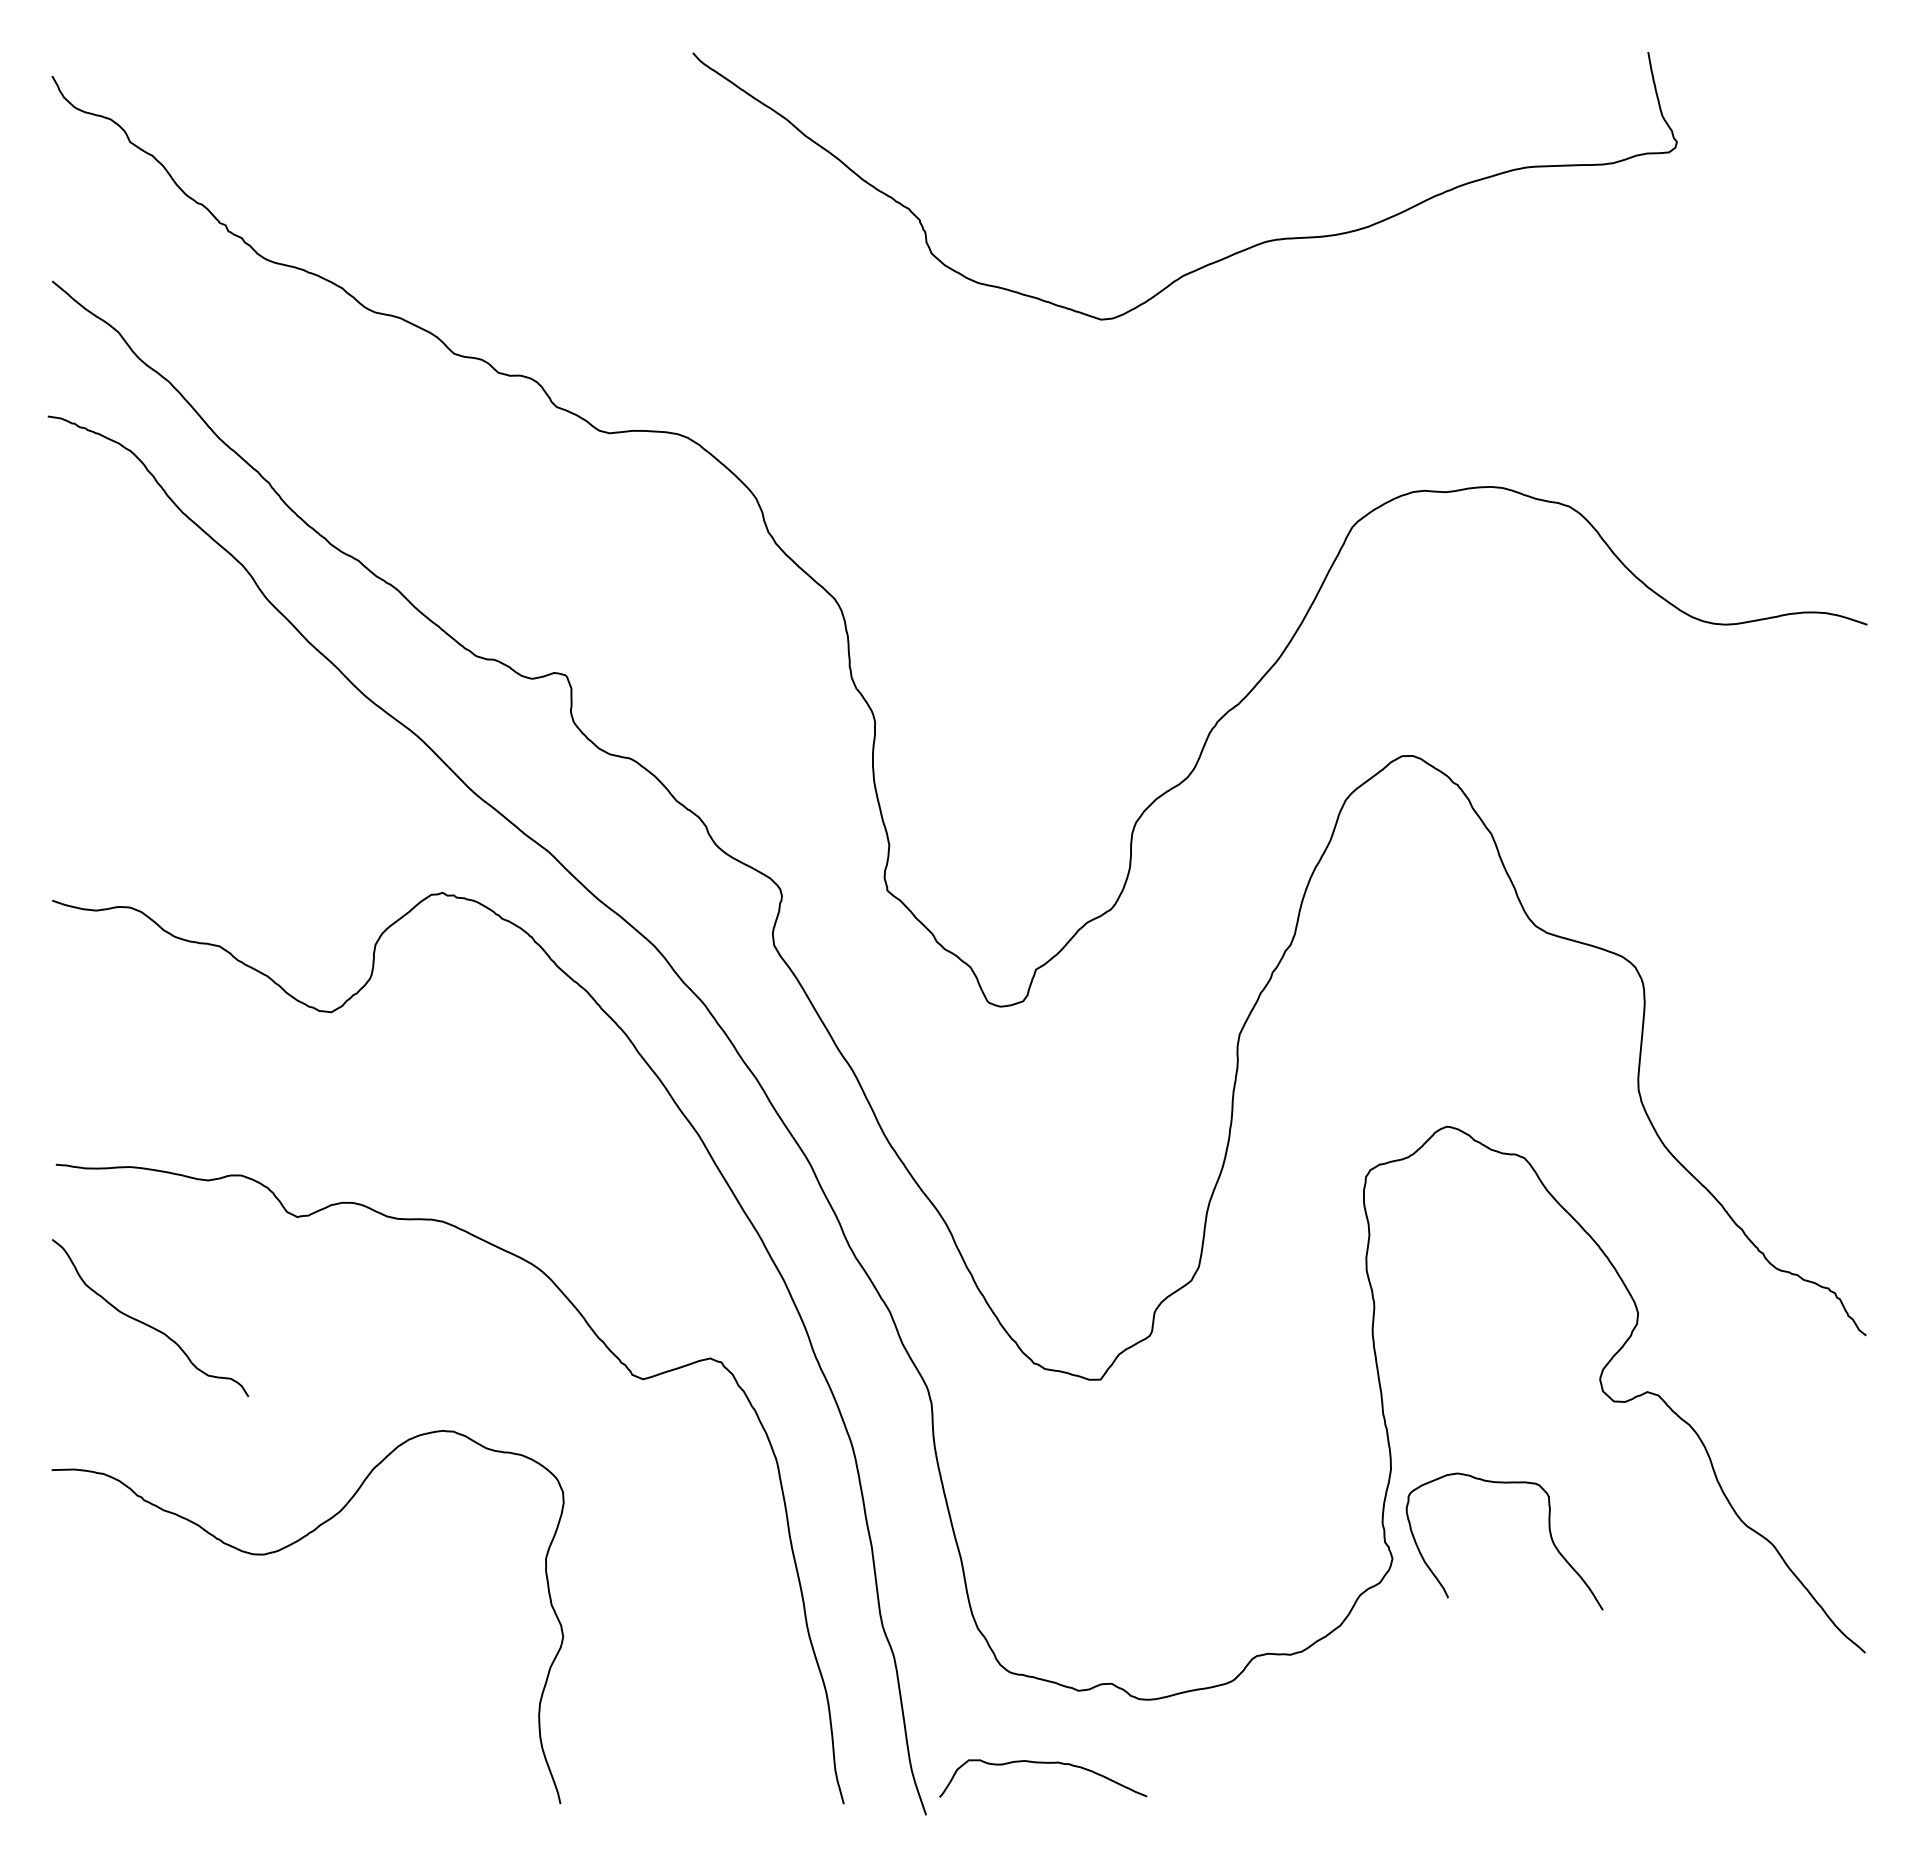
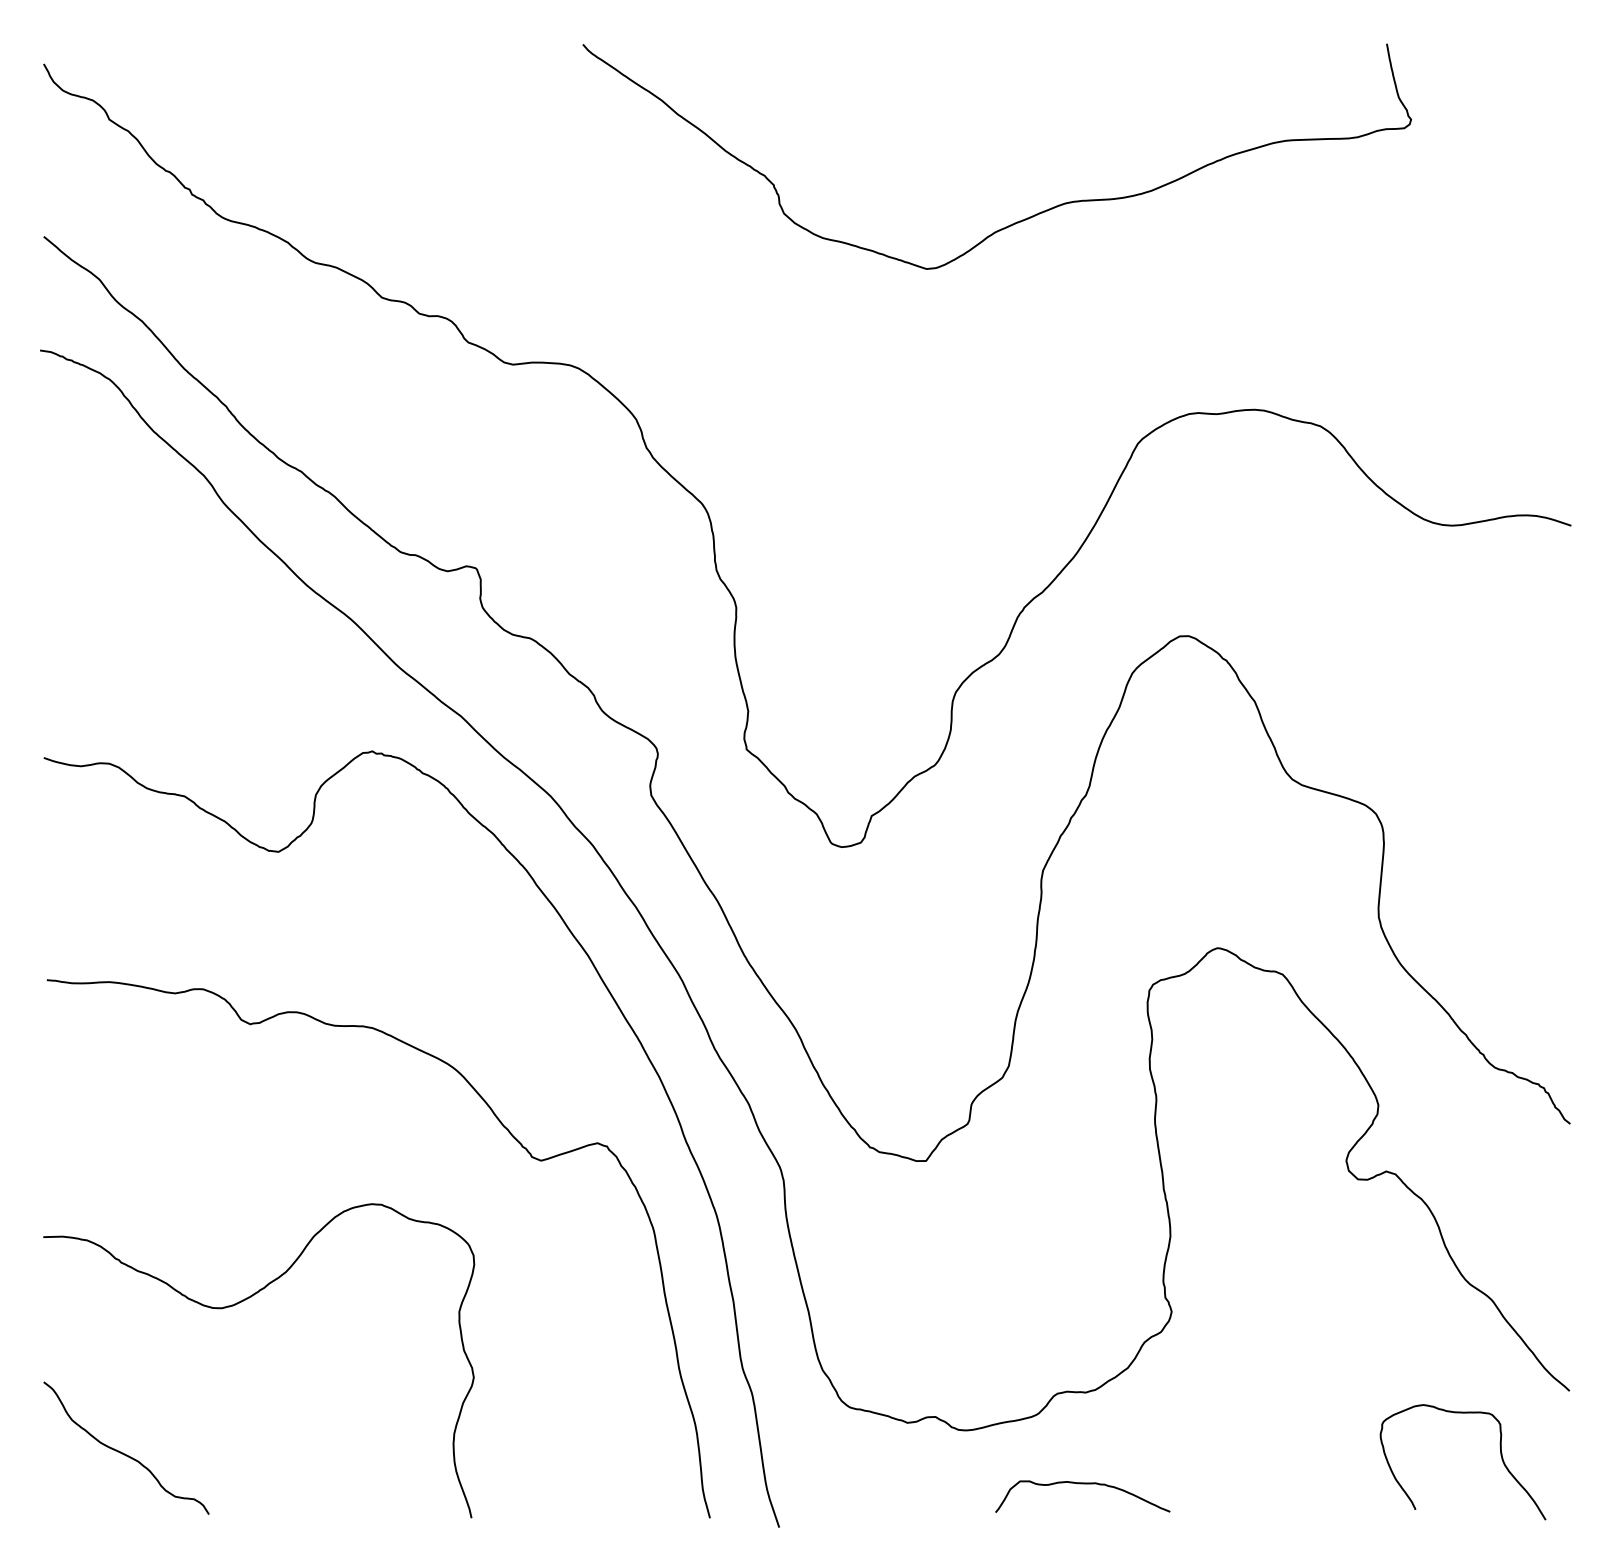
curve: (146, 1323) -> (123, 1452), moved
curve: (1549, 1533) -> (1500, 1455), moved
curve: (1042, 1764) -> (1082, 1484), moved

